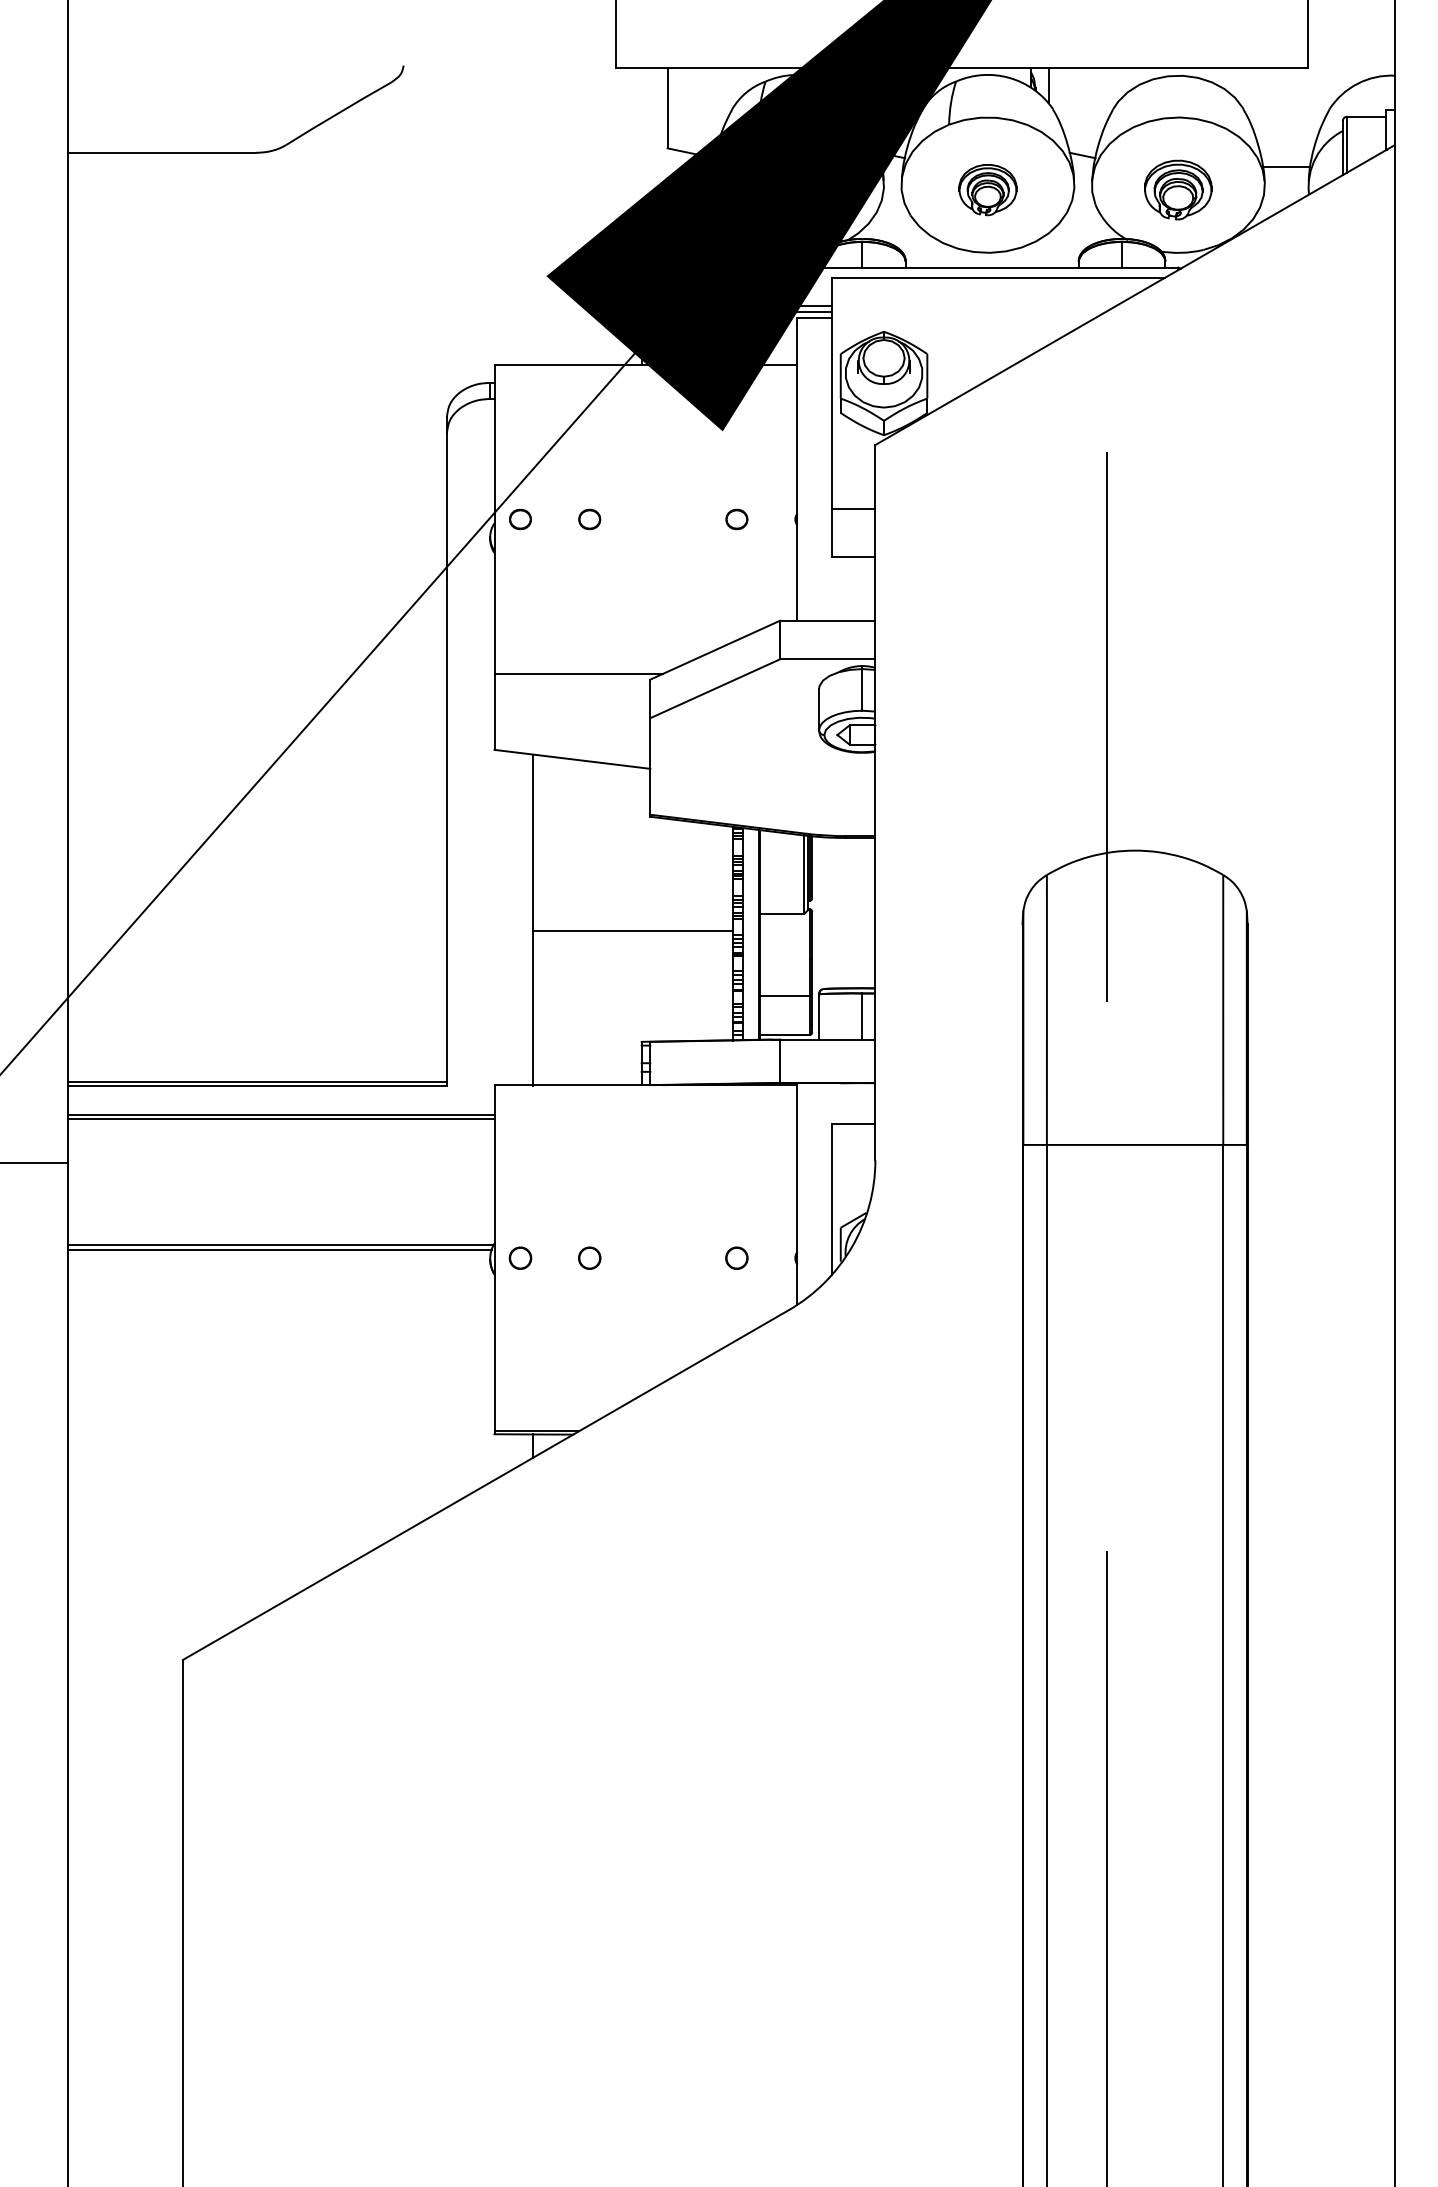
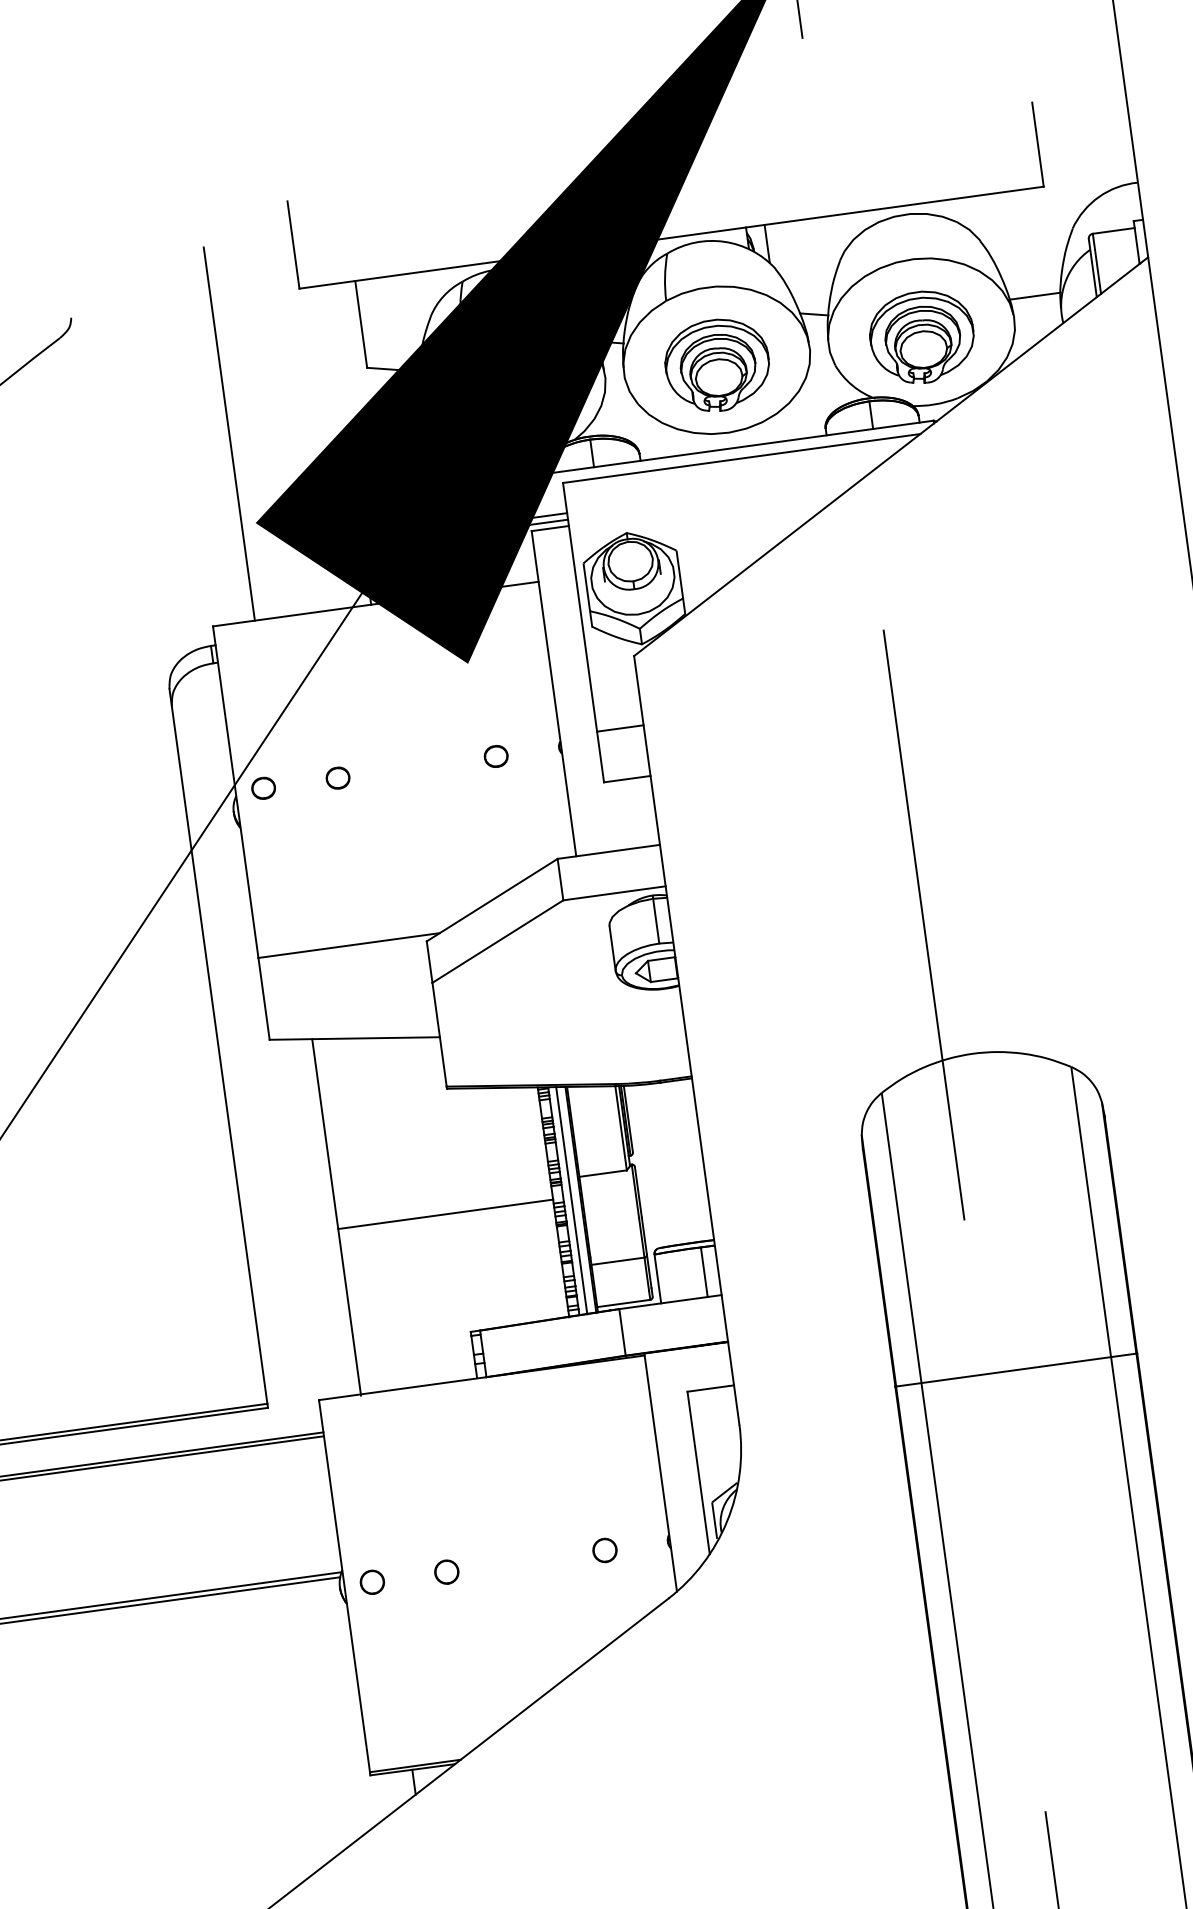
part: (987, 189) -> (716, 364), size x1.67
part: (1177, 189) -> (921, 336), size x1.43
line: (533, 191) -> (229, 433), added
line: (750, 934) -> (571, 1200), added

